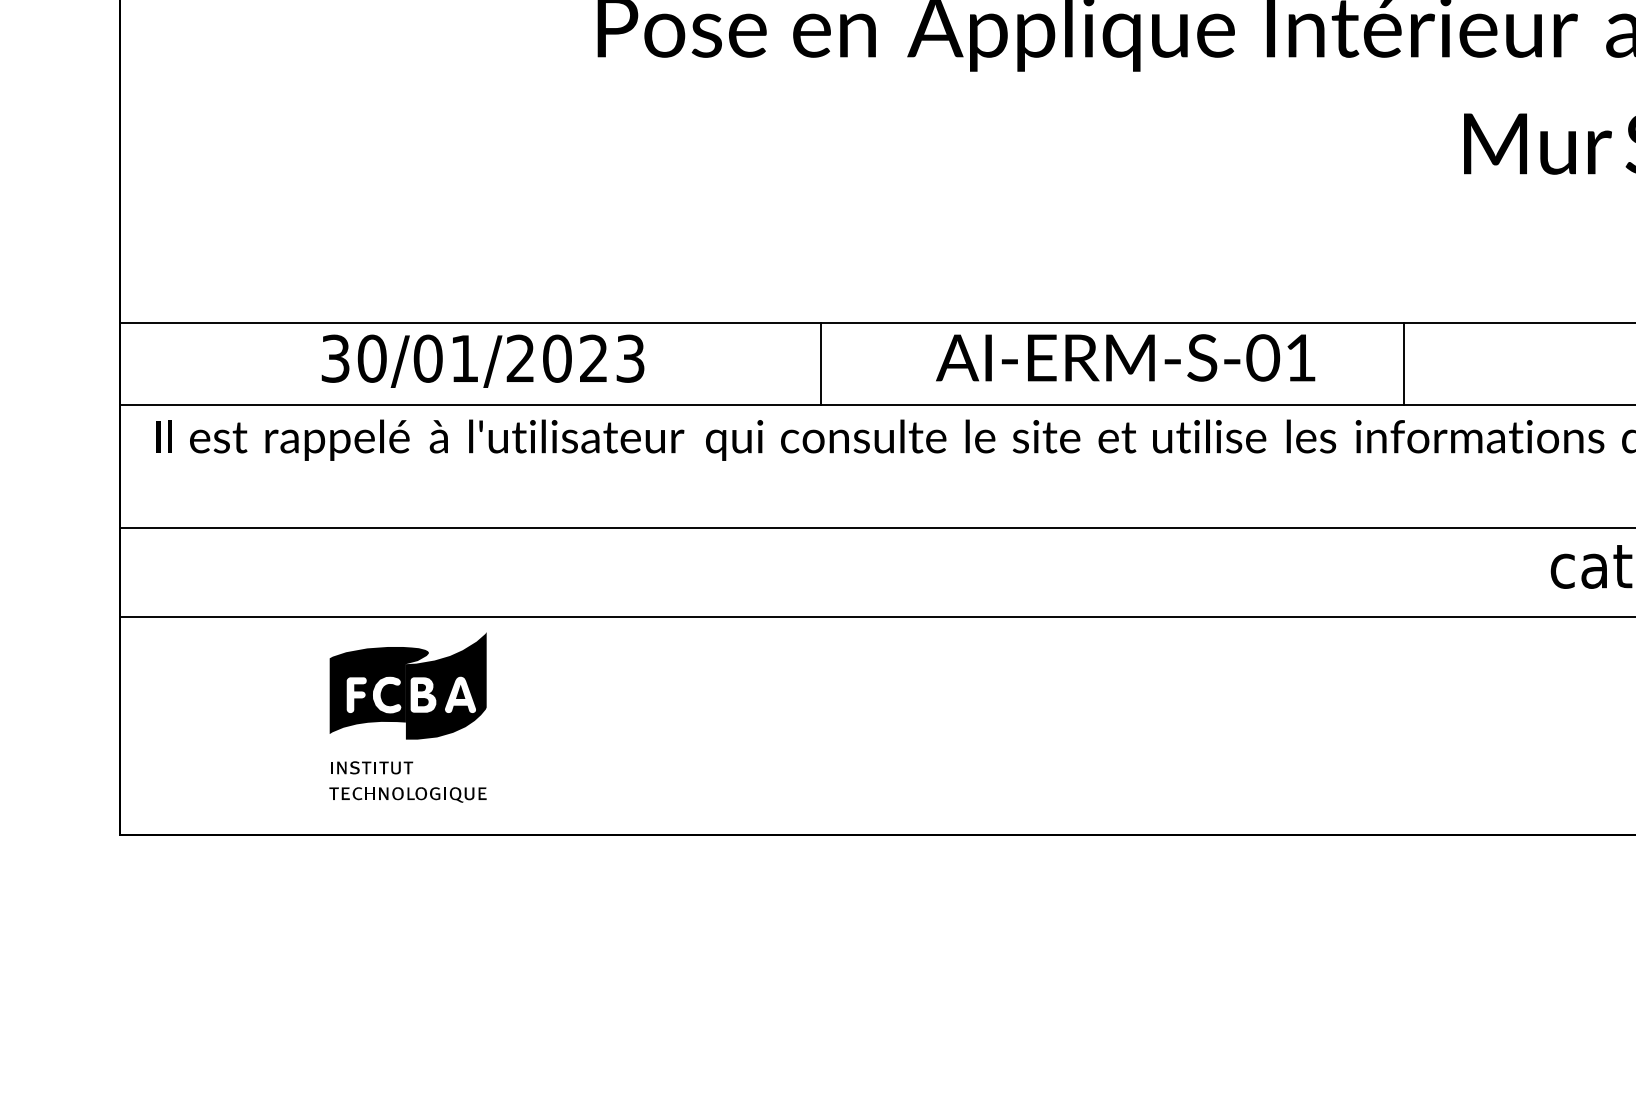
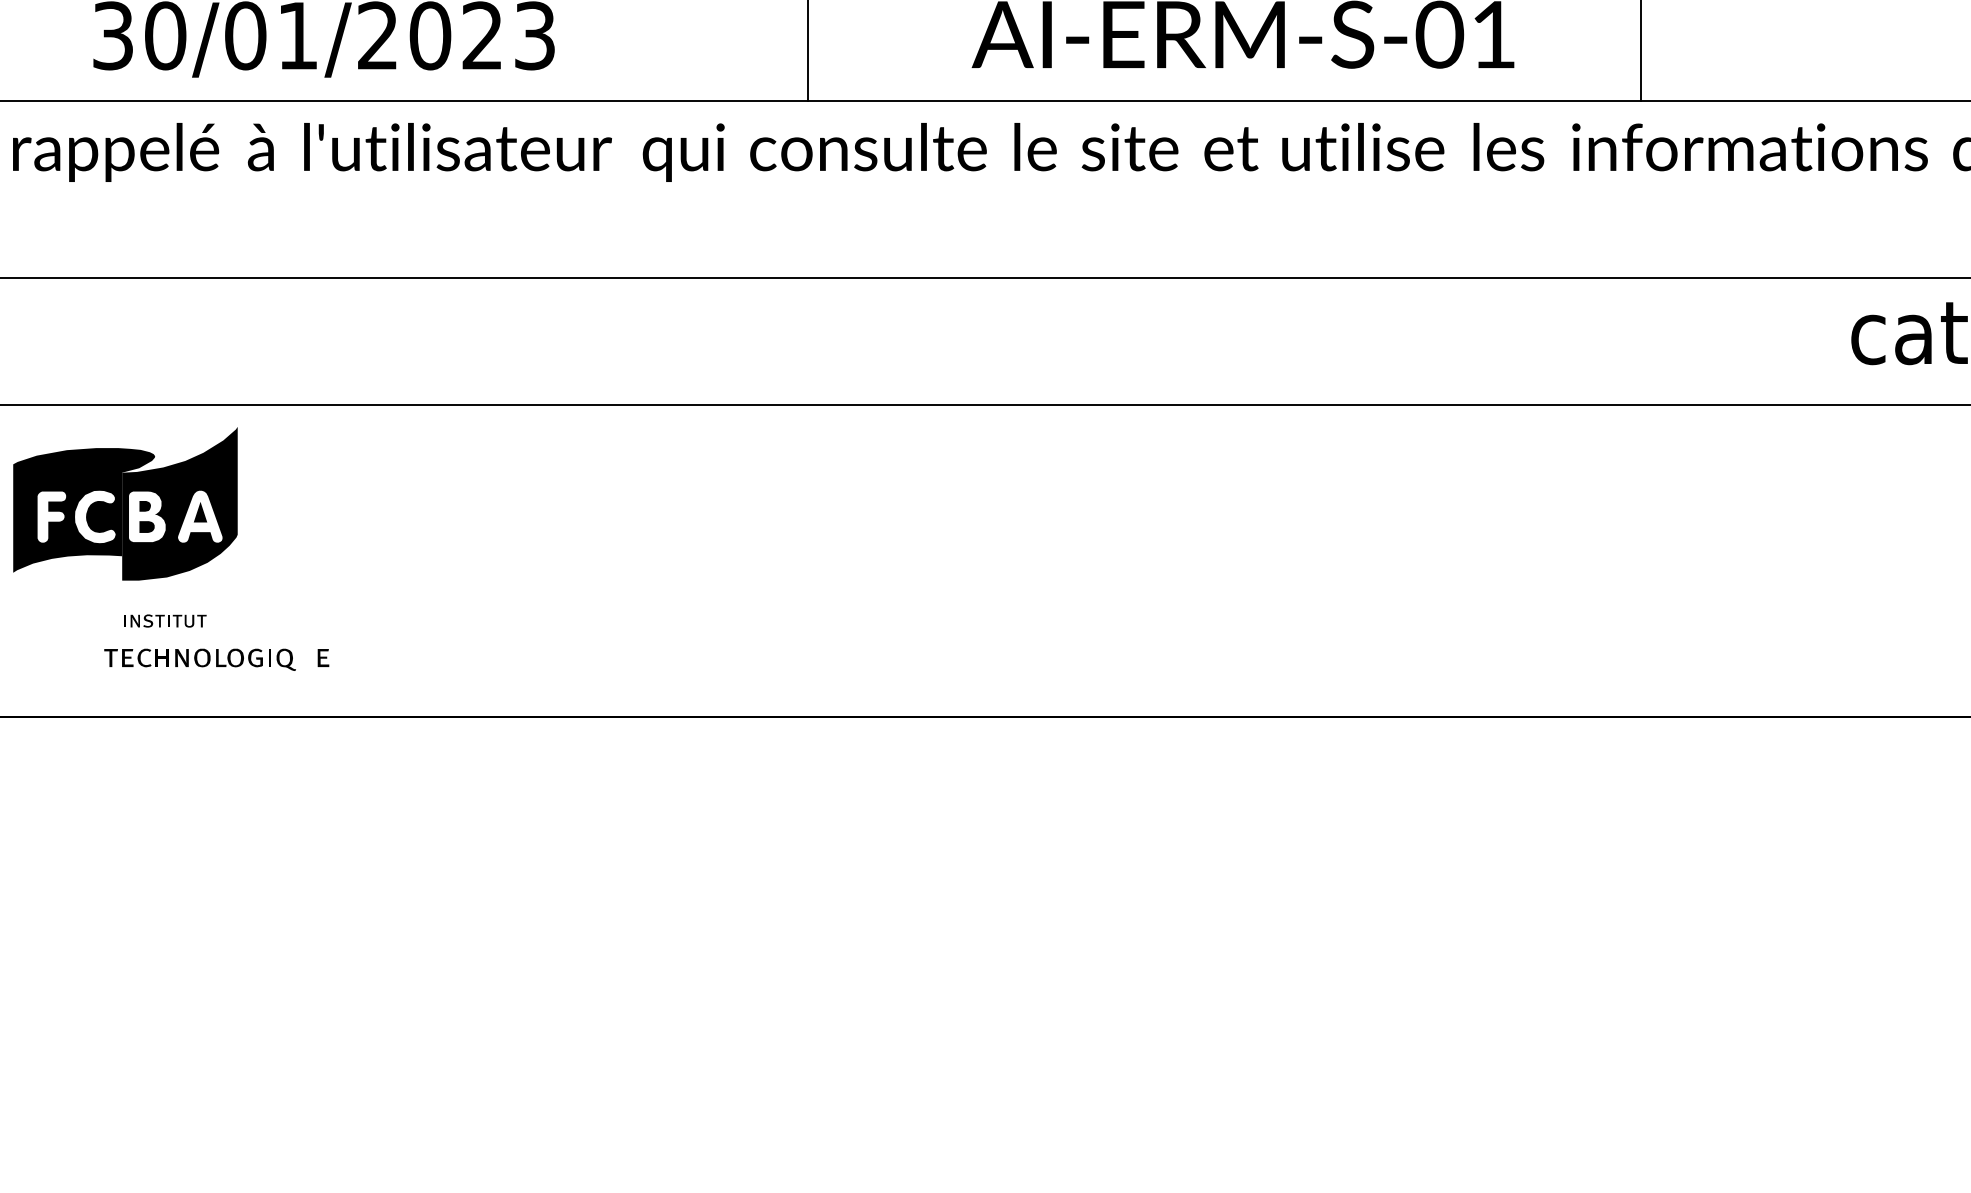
part: (407, 685) -> (124, 503), moved
part: (372, 767) -> (165, 620), size x0.7
fill: (469, 793) -> (304, 657), removed

